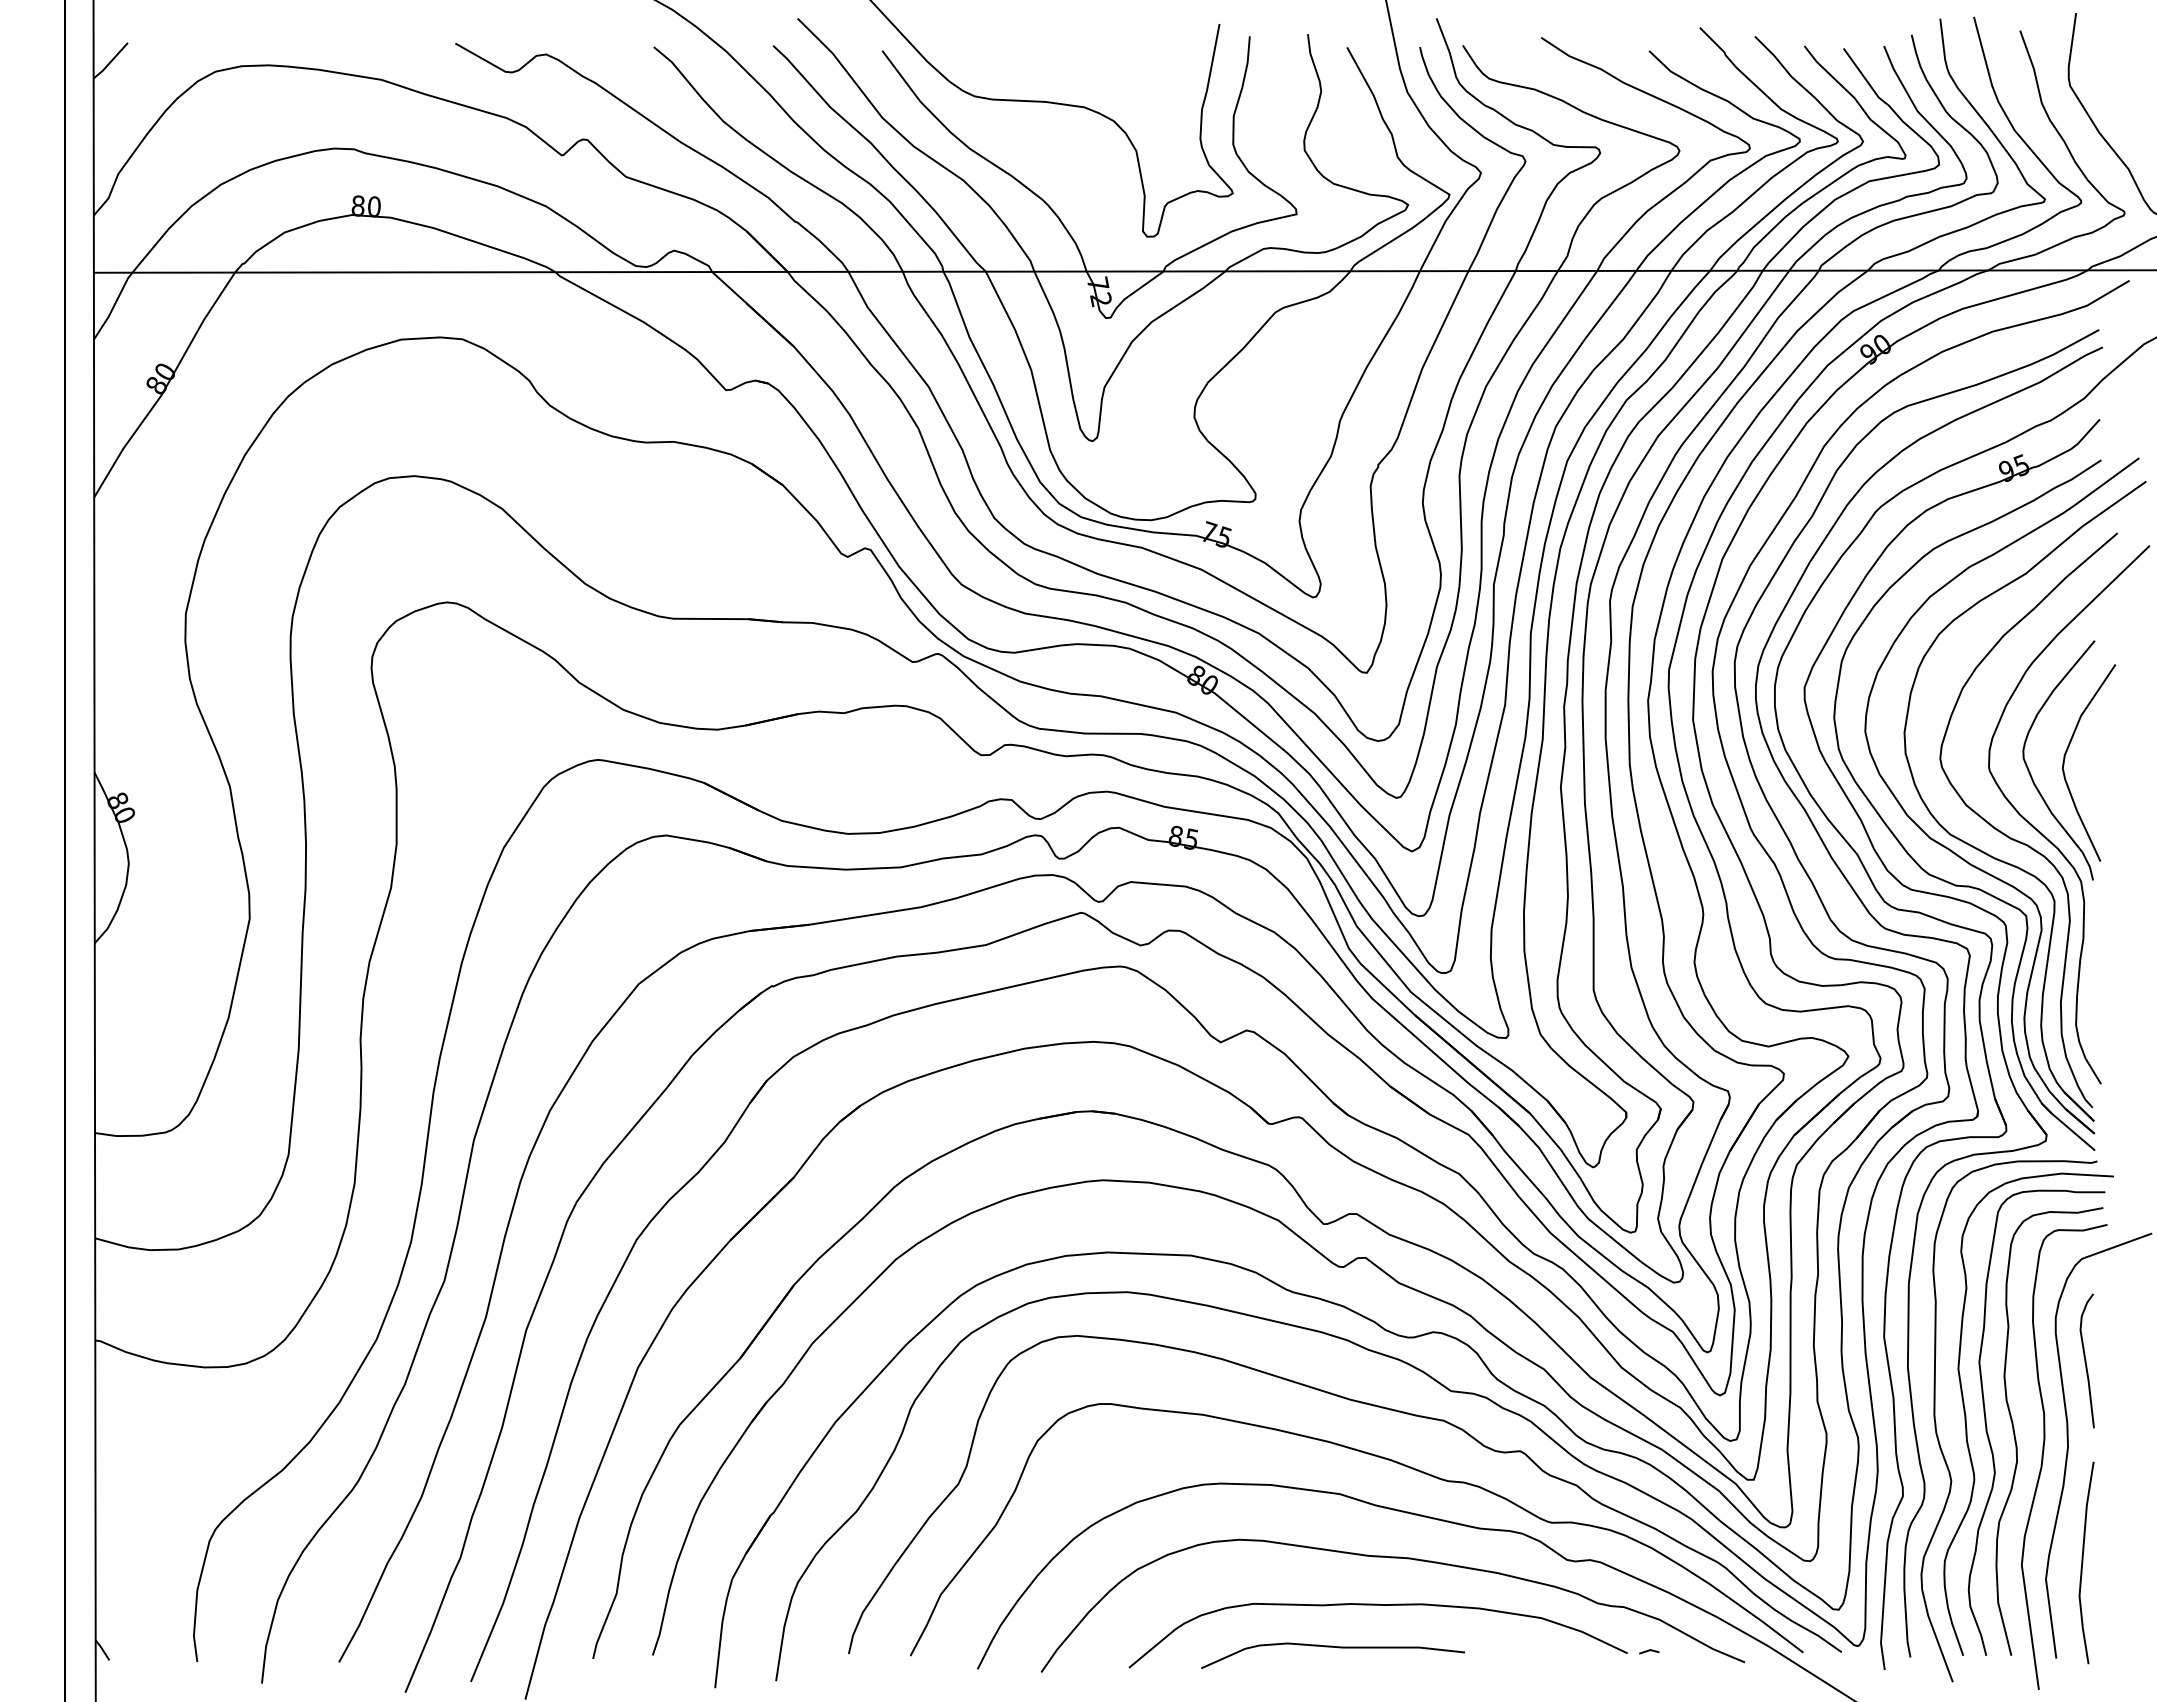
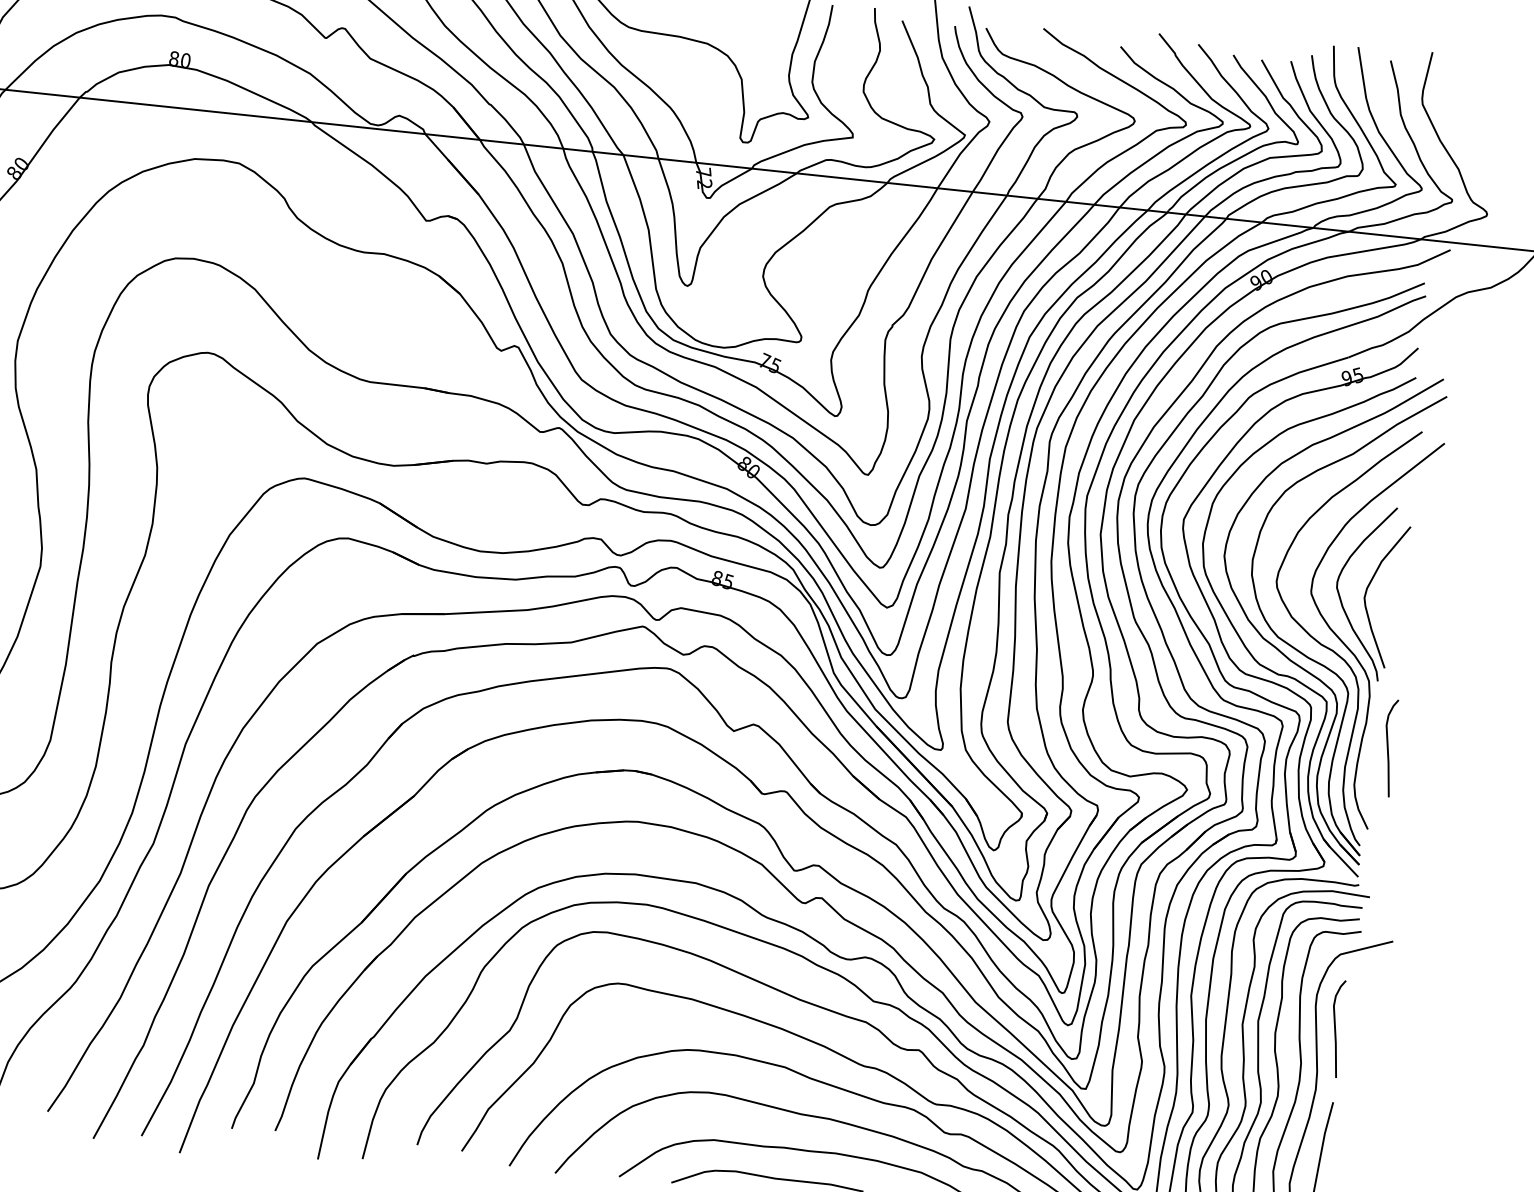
curve: (2117, 969) -> (1388, 747), added

